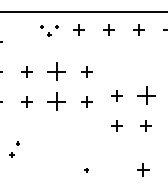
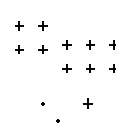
part: (56, 71) -> (19, 25), size x0.62
part: (145, 95) -> (89, 44), size x0.62
part: (56, 101) -> (19, 49), size x0.62

